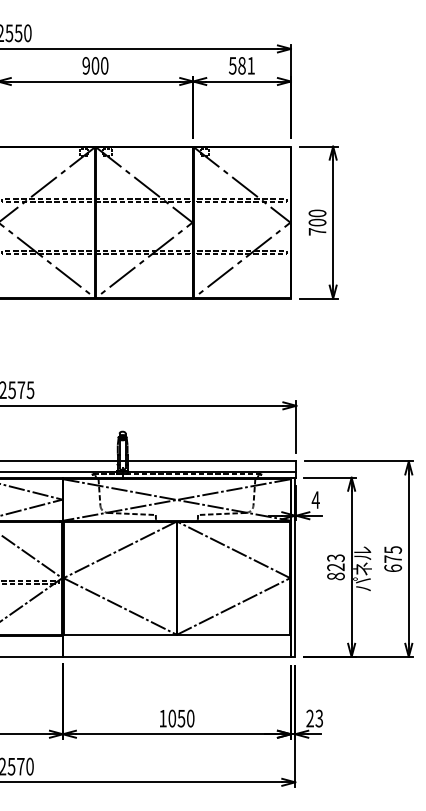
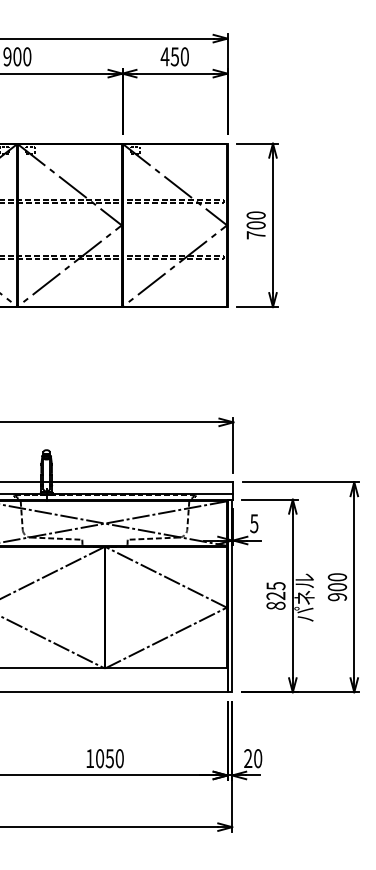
text: (241, 65) -> (174, 56), 581 -> 450
text: (315, 499) -> (253, 523), 4 -> 5
text: (335, 557) -> (275, 585), 823 -> 825
text: (393, 559) -> (337, 587), 675 -> 900
text: (319, 718) -> (258, 758), 23 -> 20

